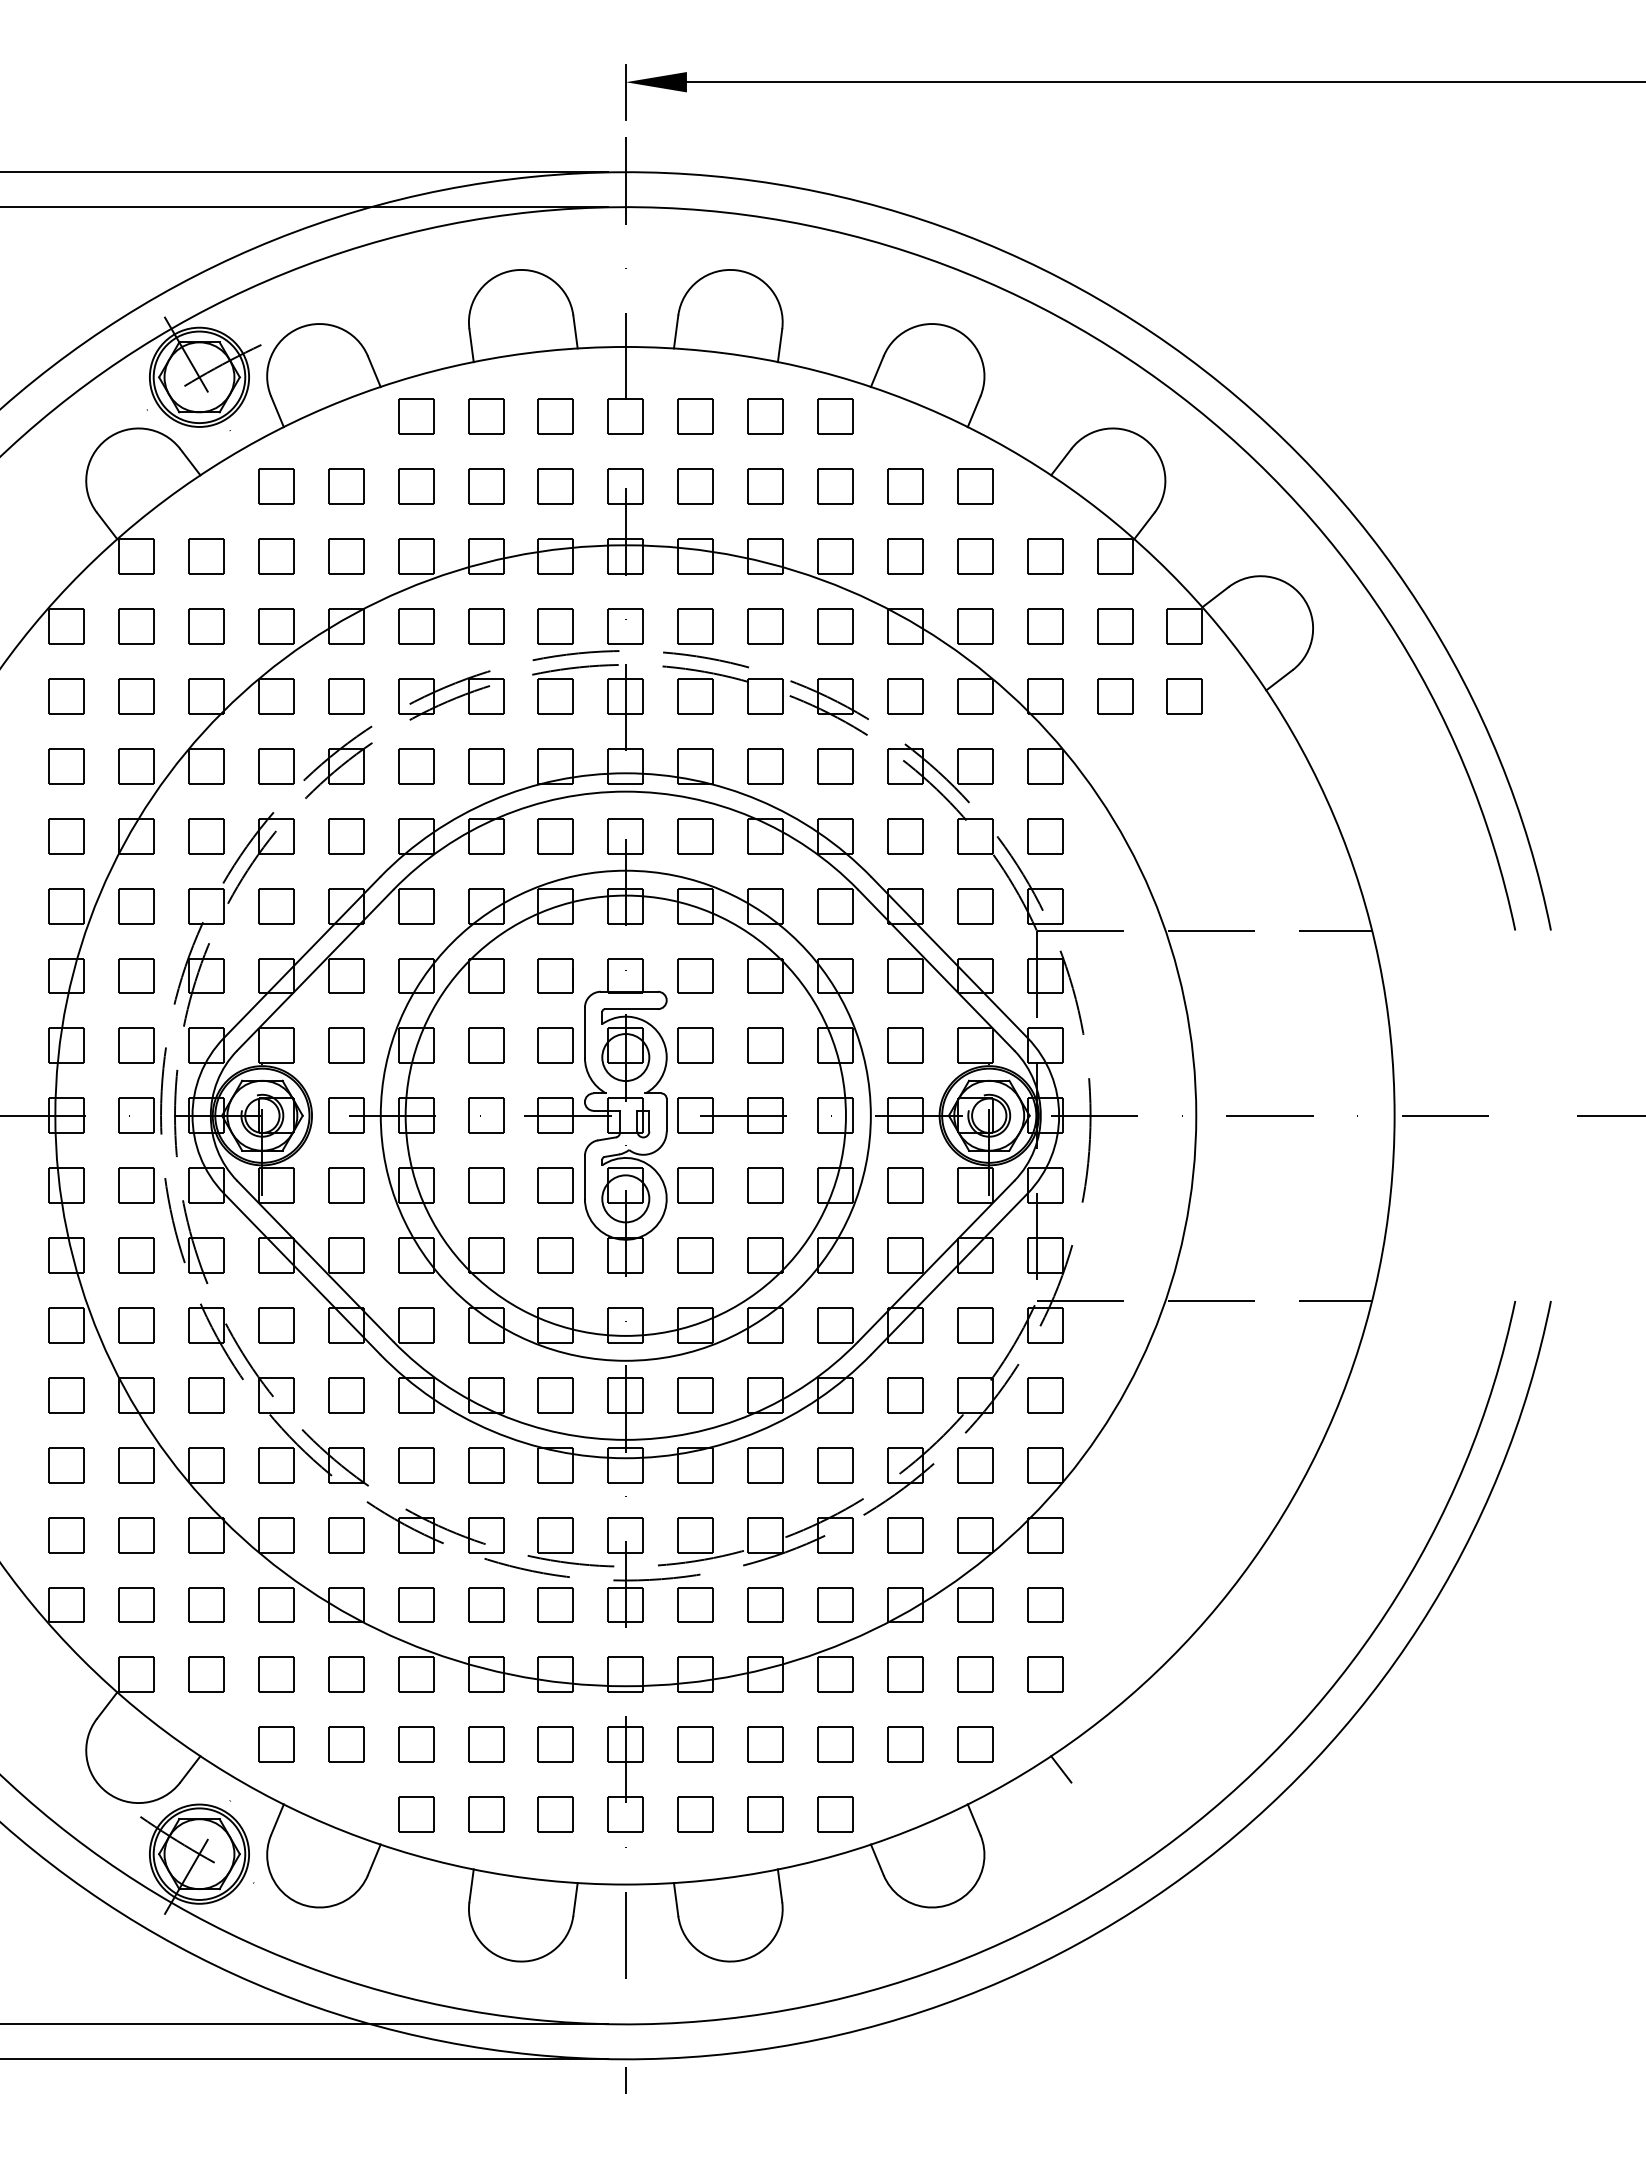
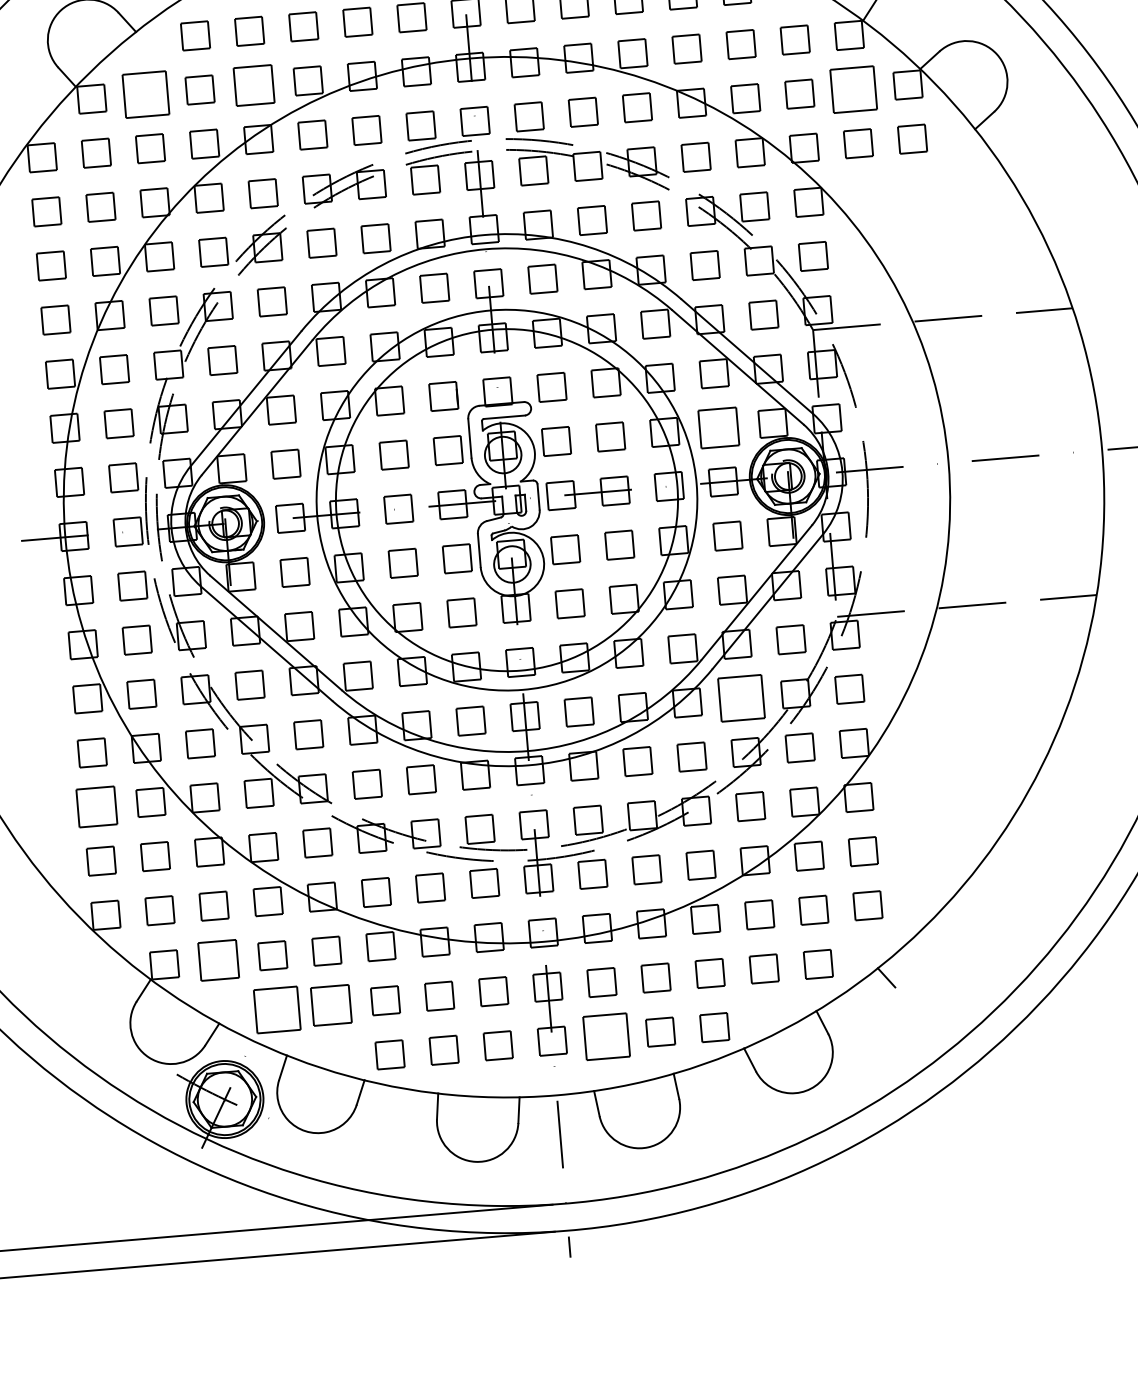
part: (206, 556) -> (145, 94), size x1.6
part: (346, 556) -> (254, 85), size x1.4
part: (1115, 626) -> (854, 89), size x1.6
part: (905, 1045) -> (718, 427), size x1.4
part: (905, 1395) -> (741, 698), size x1.6
part: (66, 1465) -> (96, 807), size x1.4
part: (206, 1674) -> (218, 959), size x1.4
part: (276, 1744) -> (277, 1009), size x1.6
part: (346, 1744) -> (331, 1005), size x1.4
part: (695, 1814) -> (606, 1036), size x1.6

